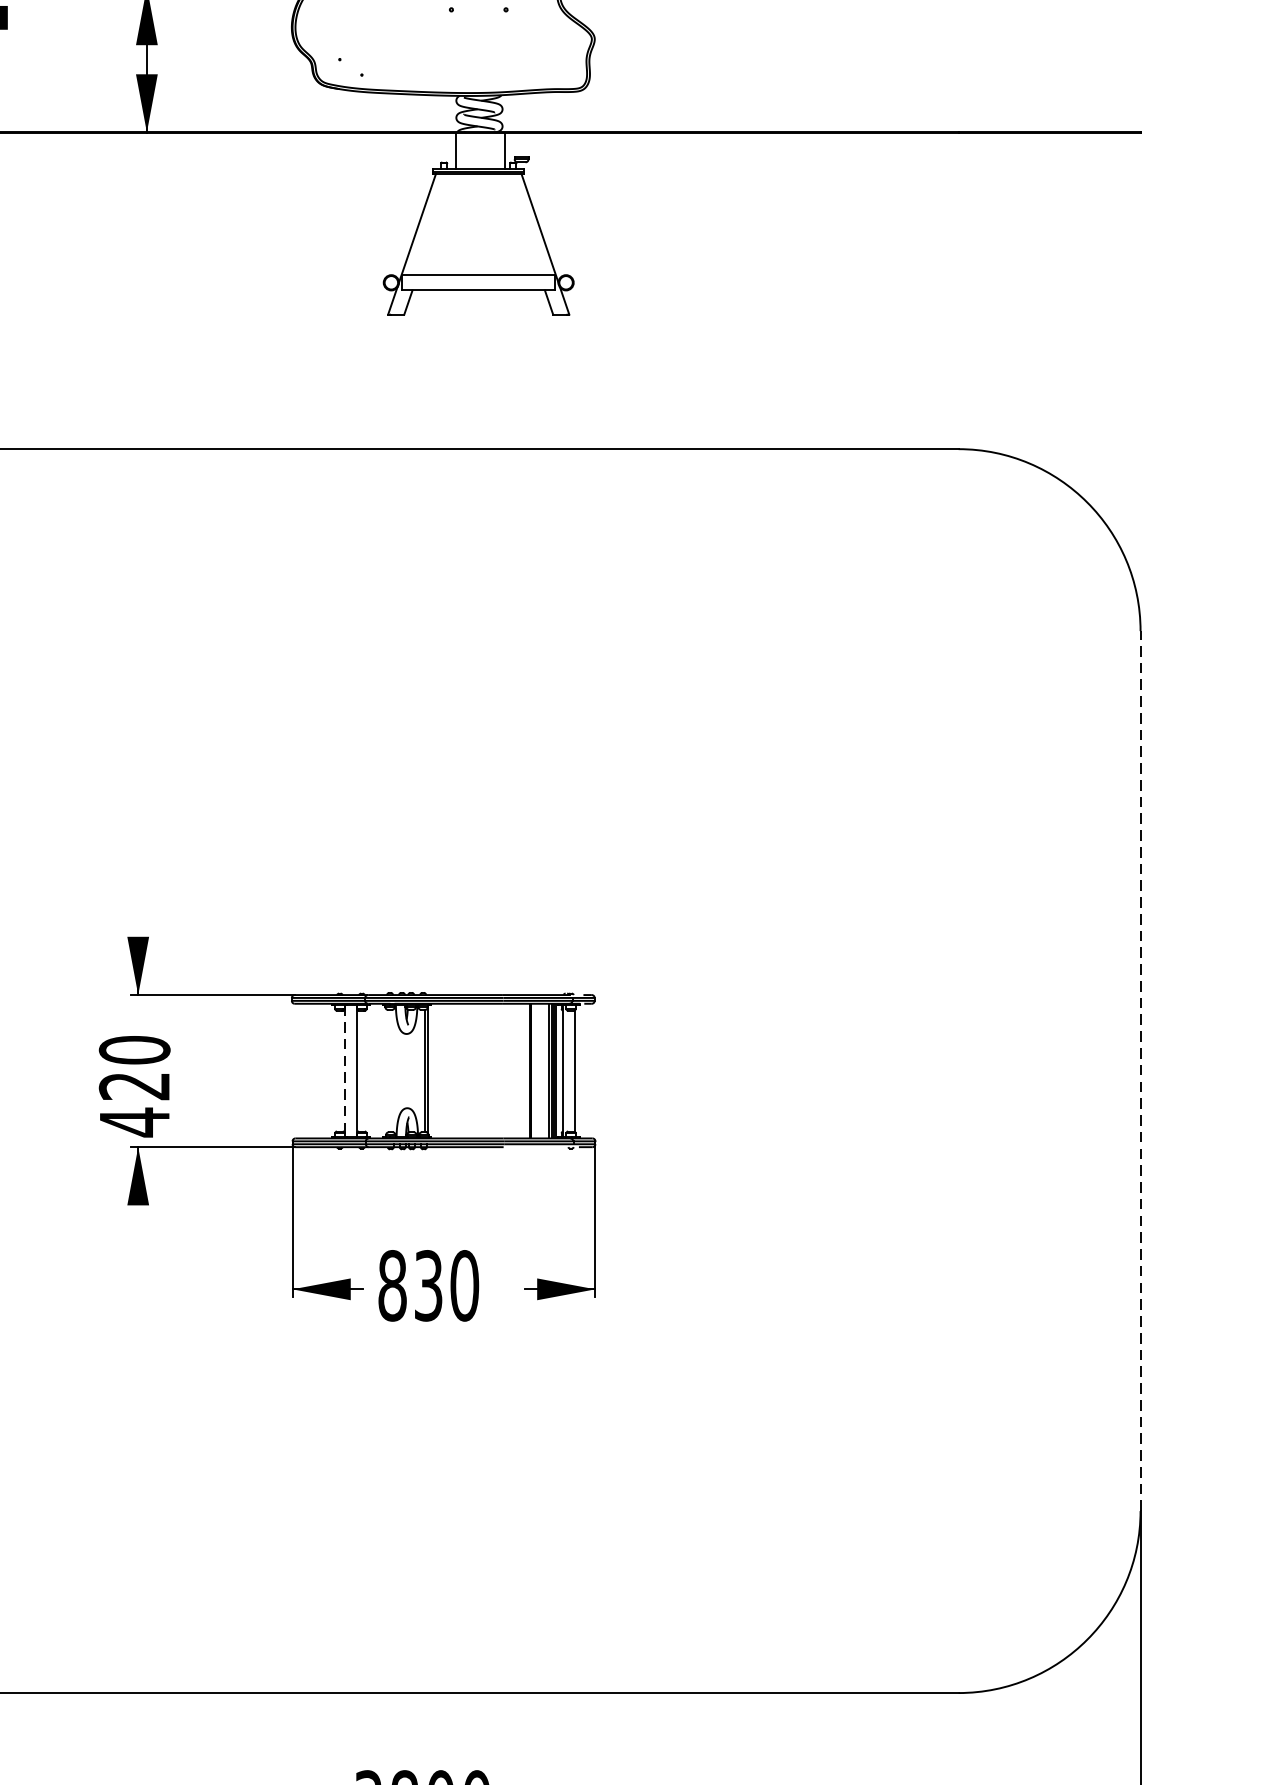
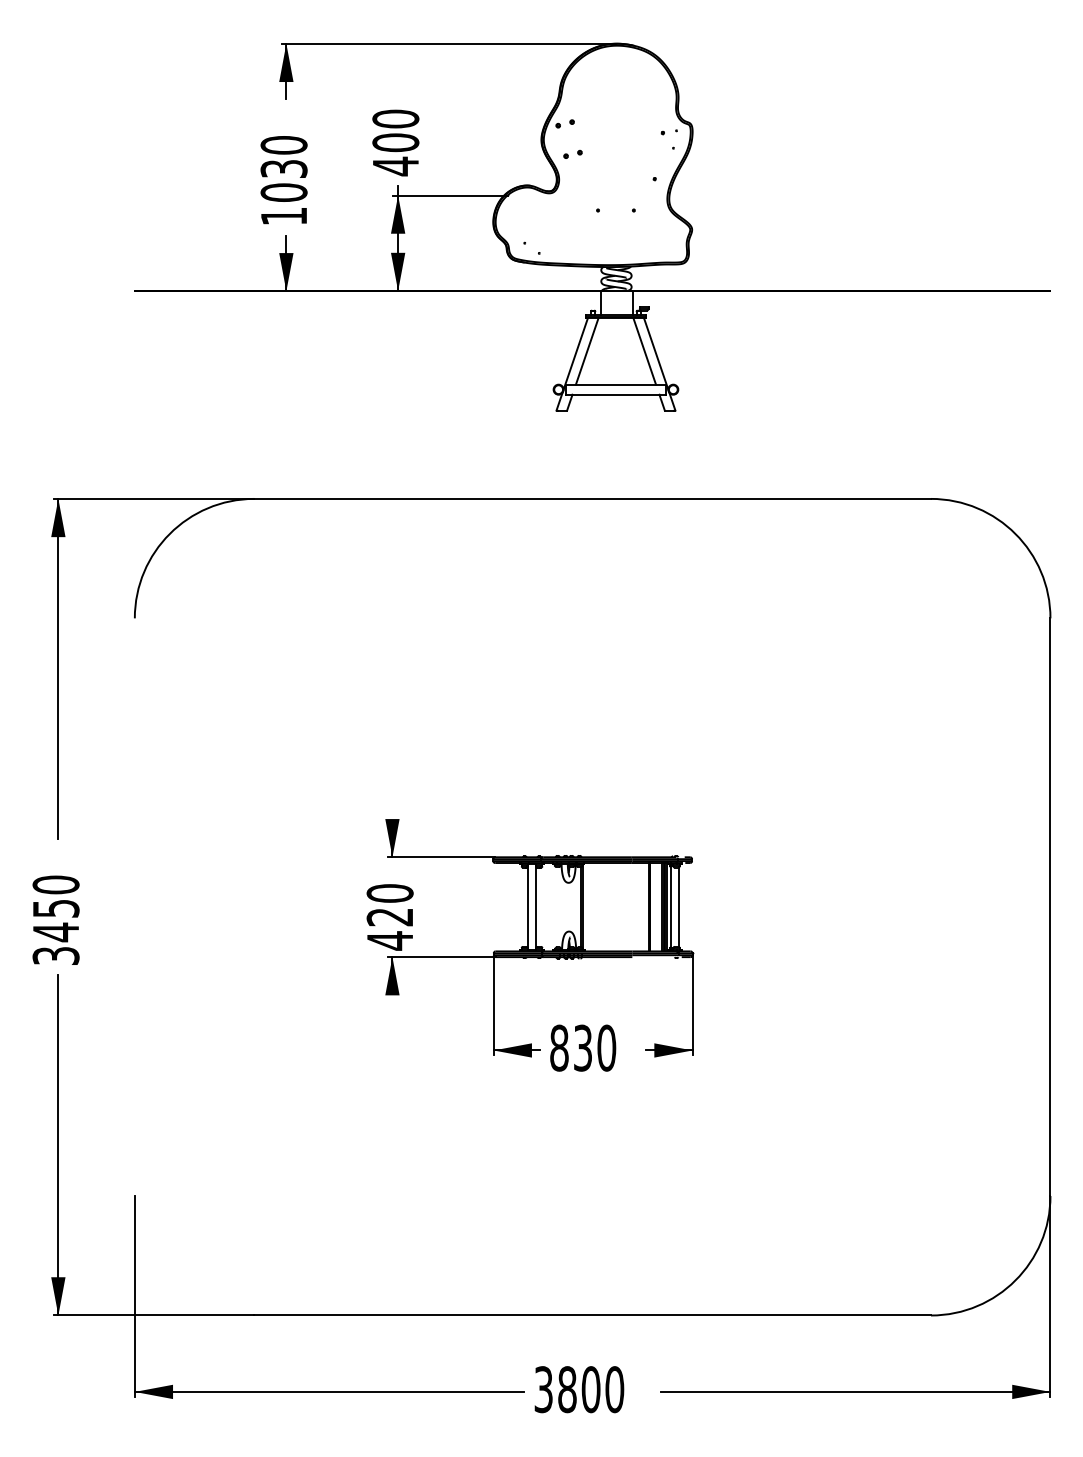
line: (433, 224) -> (586, 351), added
line: (522, 224) -> (644, 351), added
line: (345, 1071) -> (528, 907), dashed -> solid
line: (1140, 1071) -> (1050, 907), dashed -> solid

